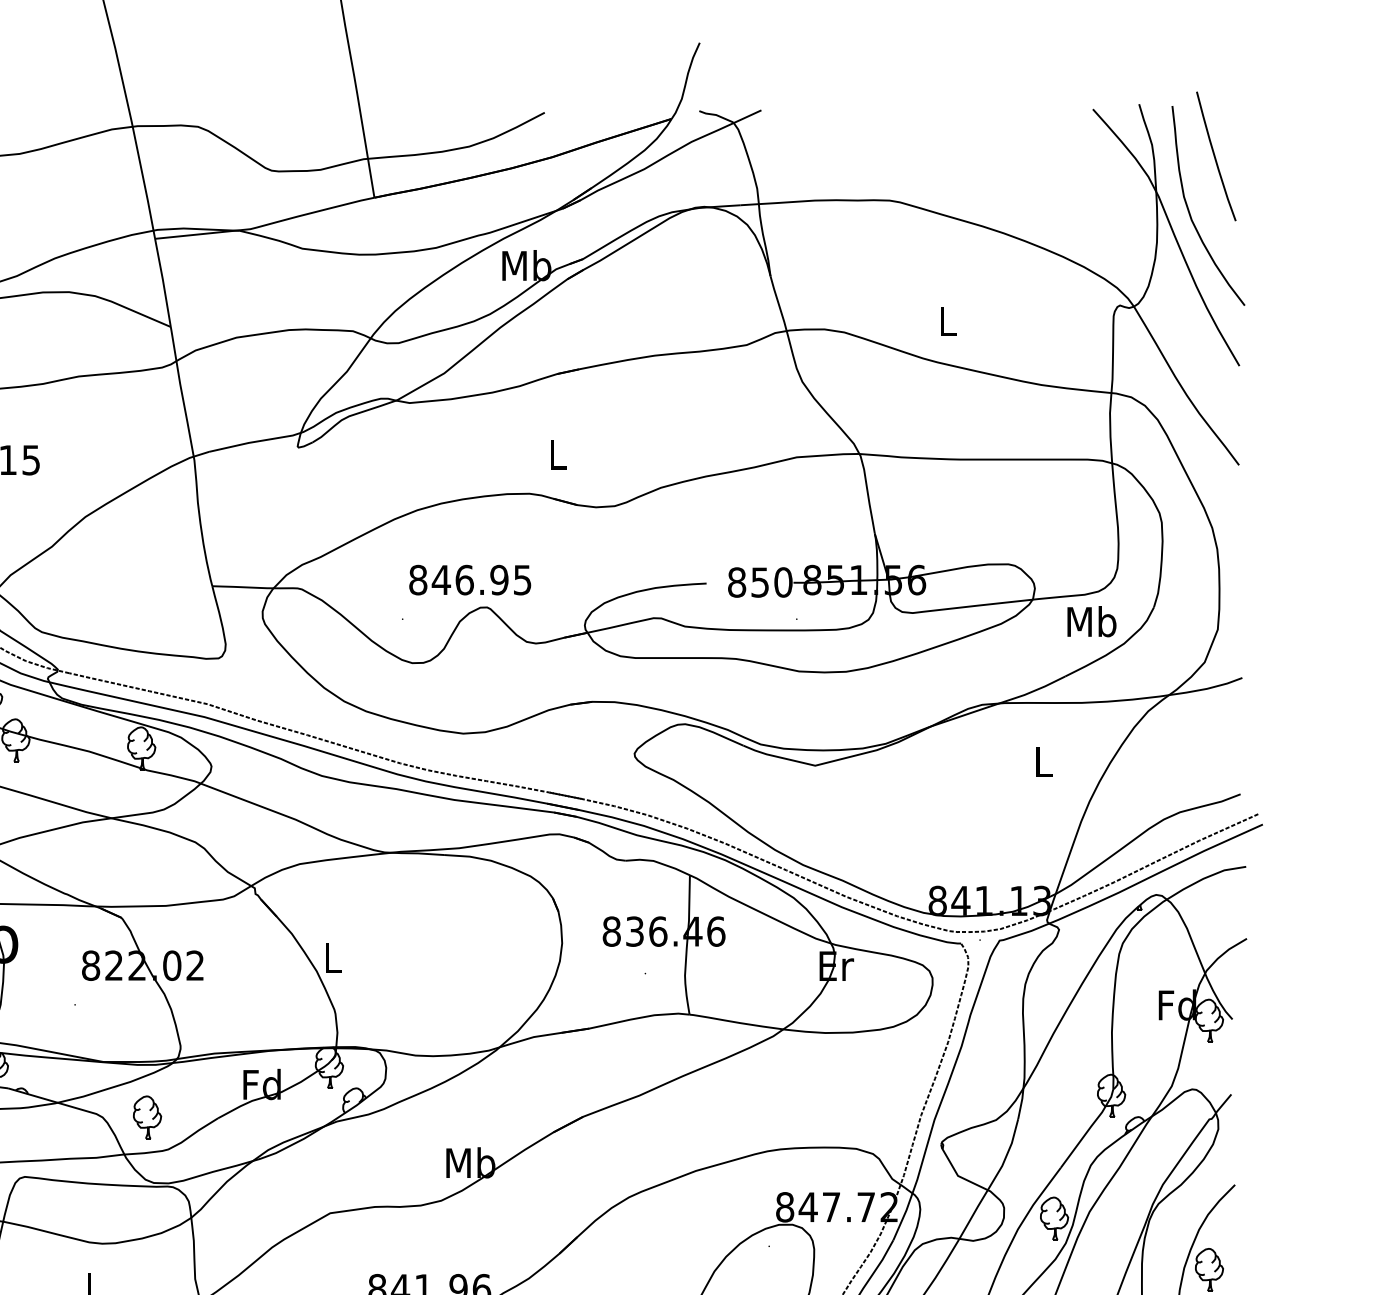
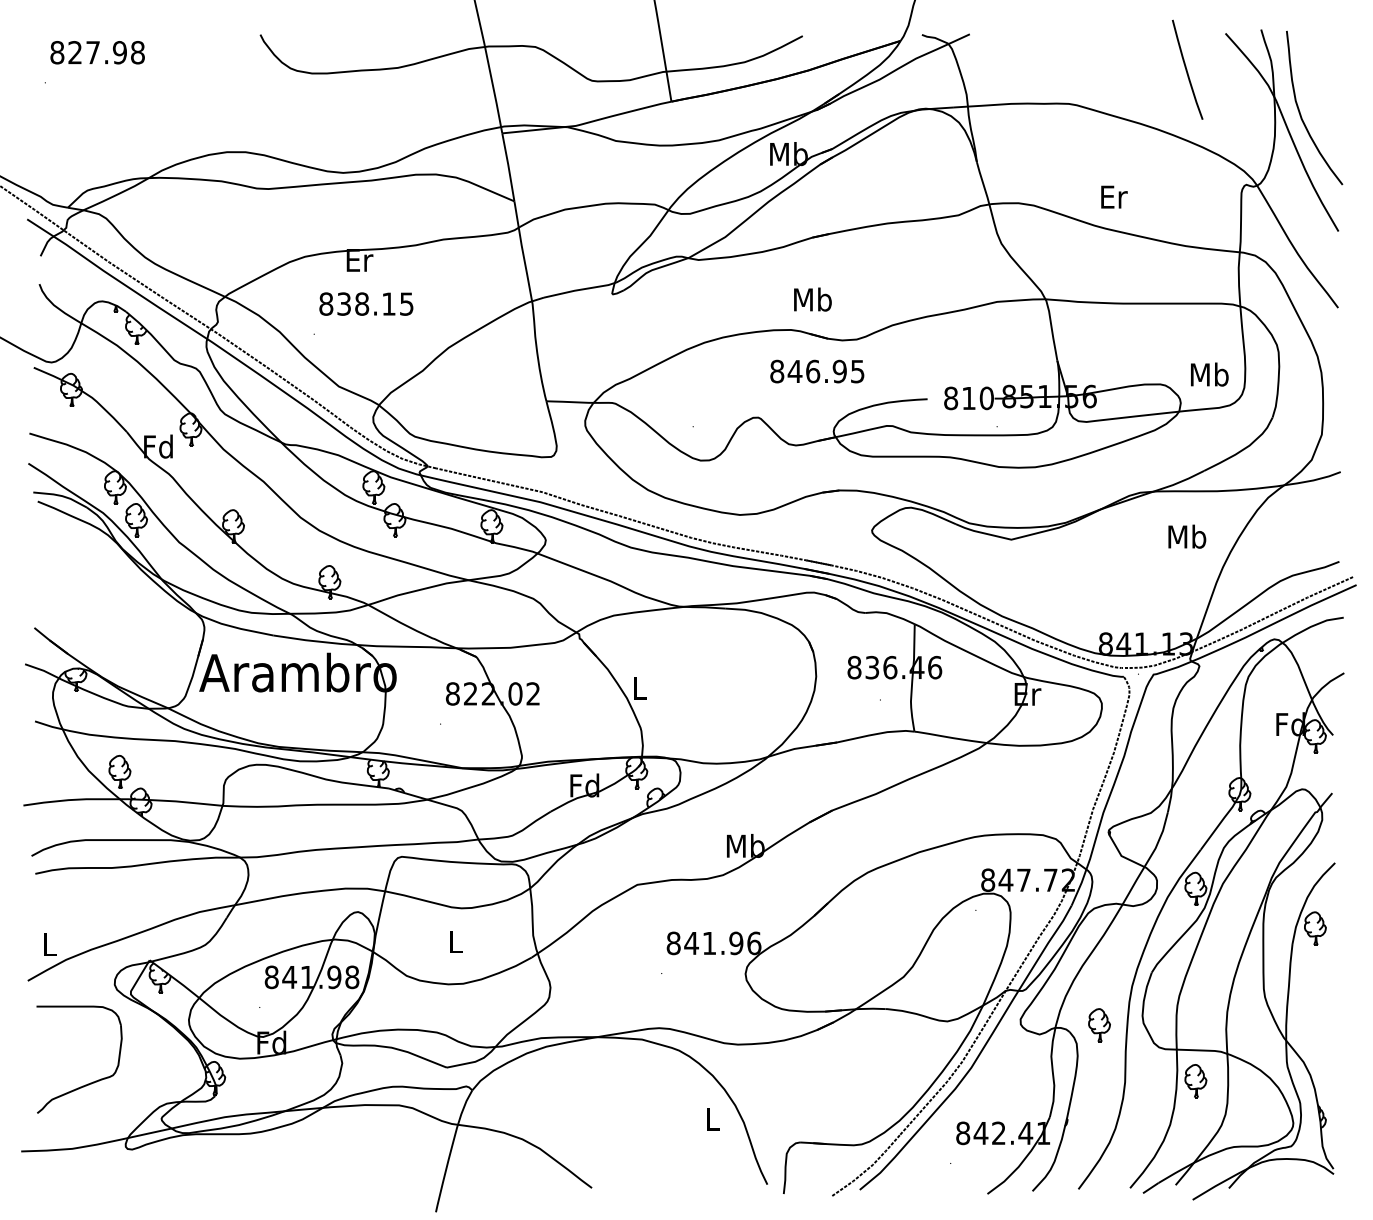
curve: (1216, 155) -> (1187, 69), moved
text: (948, 320) -> (1114, 196), L -> Er
text: (557, 454) -> (812, 299), L -> Mb
text: (470, 580) -> (817, 371), moved
text: (759, 582) -> (968, 398), 850 -> 810
text: (1091, 621) -> (1209, 374), moved
text: (1043, 761) -> (1187, 536), L -> Mb
part: (147, 1116) -> (496, 810), removed

